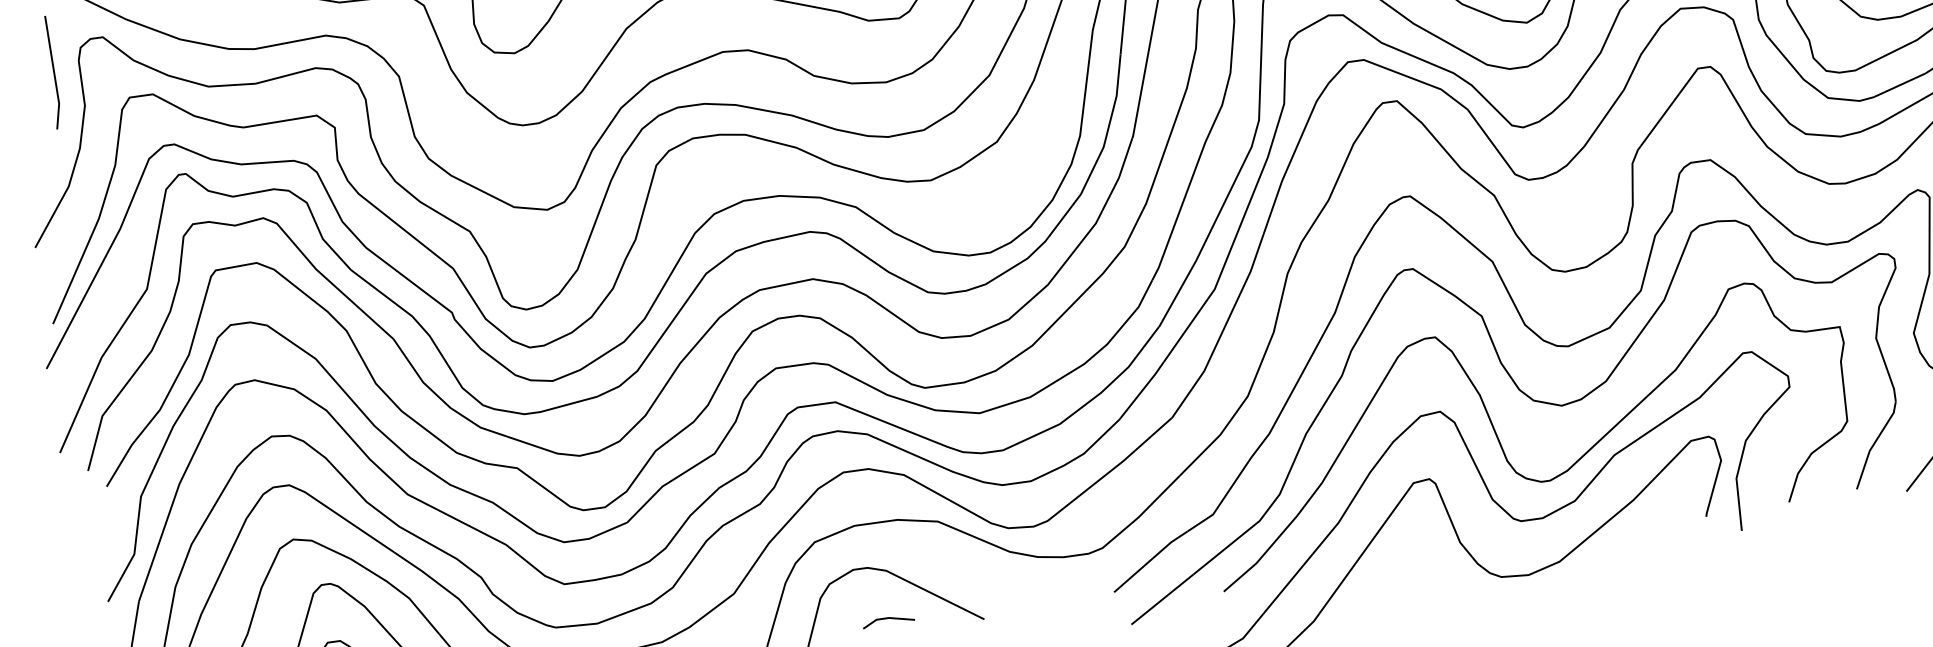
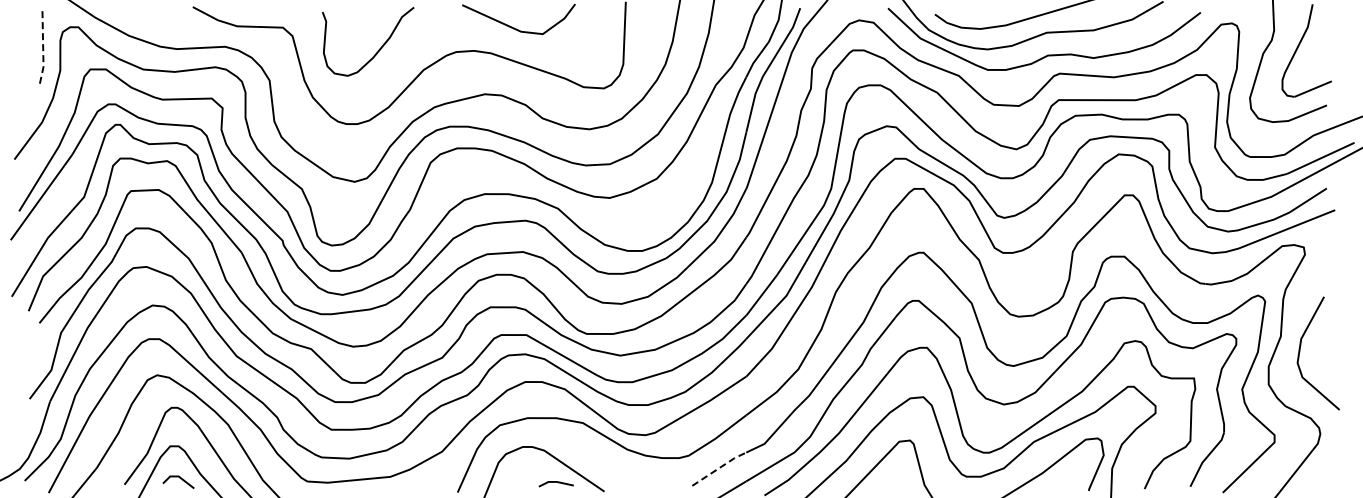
line: (54, 73) -> (43, 46), solid -> dashed
line: (1150, 559) -> (719, 467), solid -> dashed
line: (887, 619) -> (555, 482), moved

